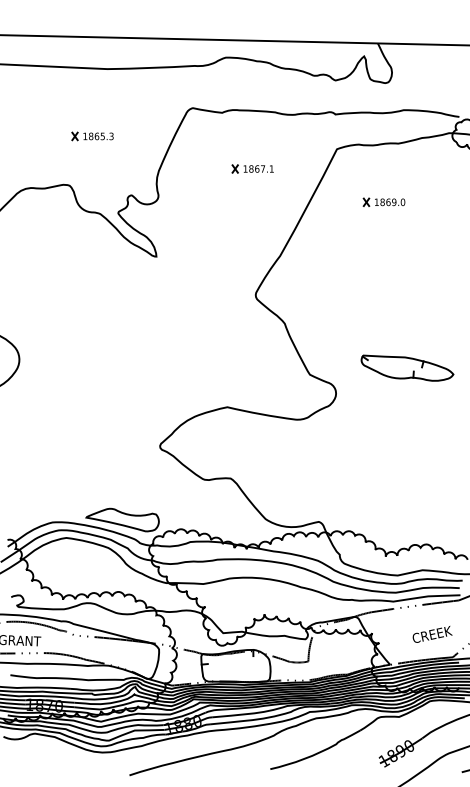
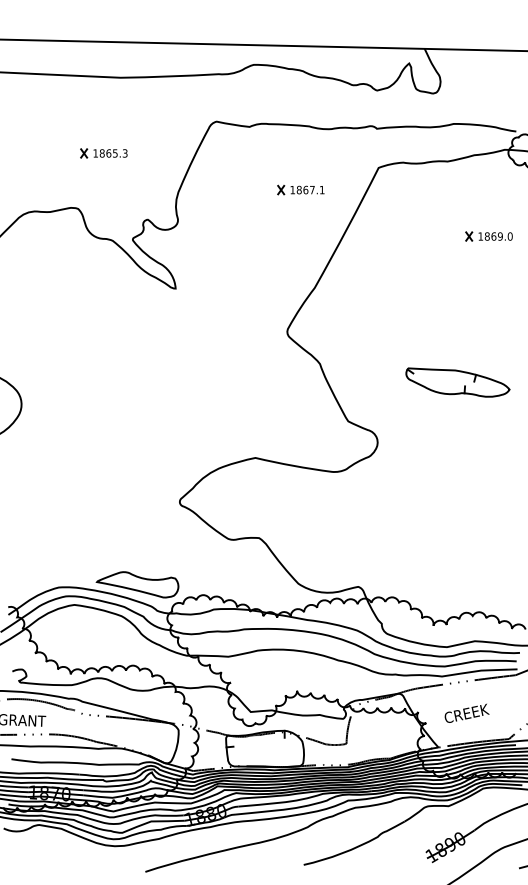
part: (252, 168) -> (300, 189), moved
part: (383, 201) -> (488, 235), moved
part: (407, 367) -> (457, 381), moved
text: (432, 634) -> (466, 713), moved

